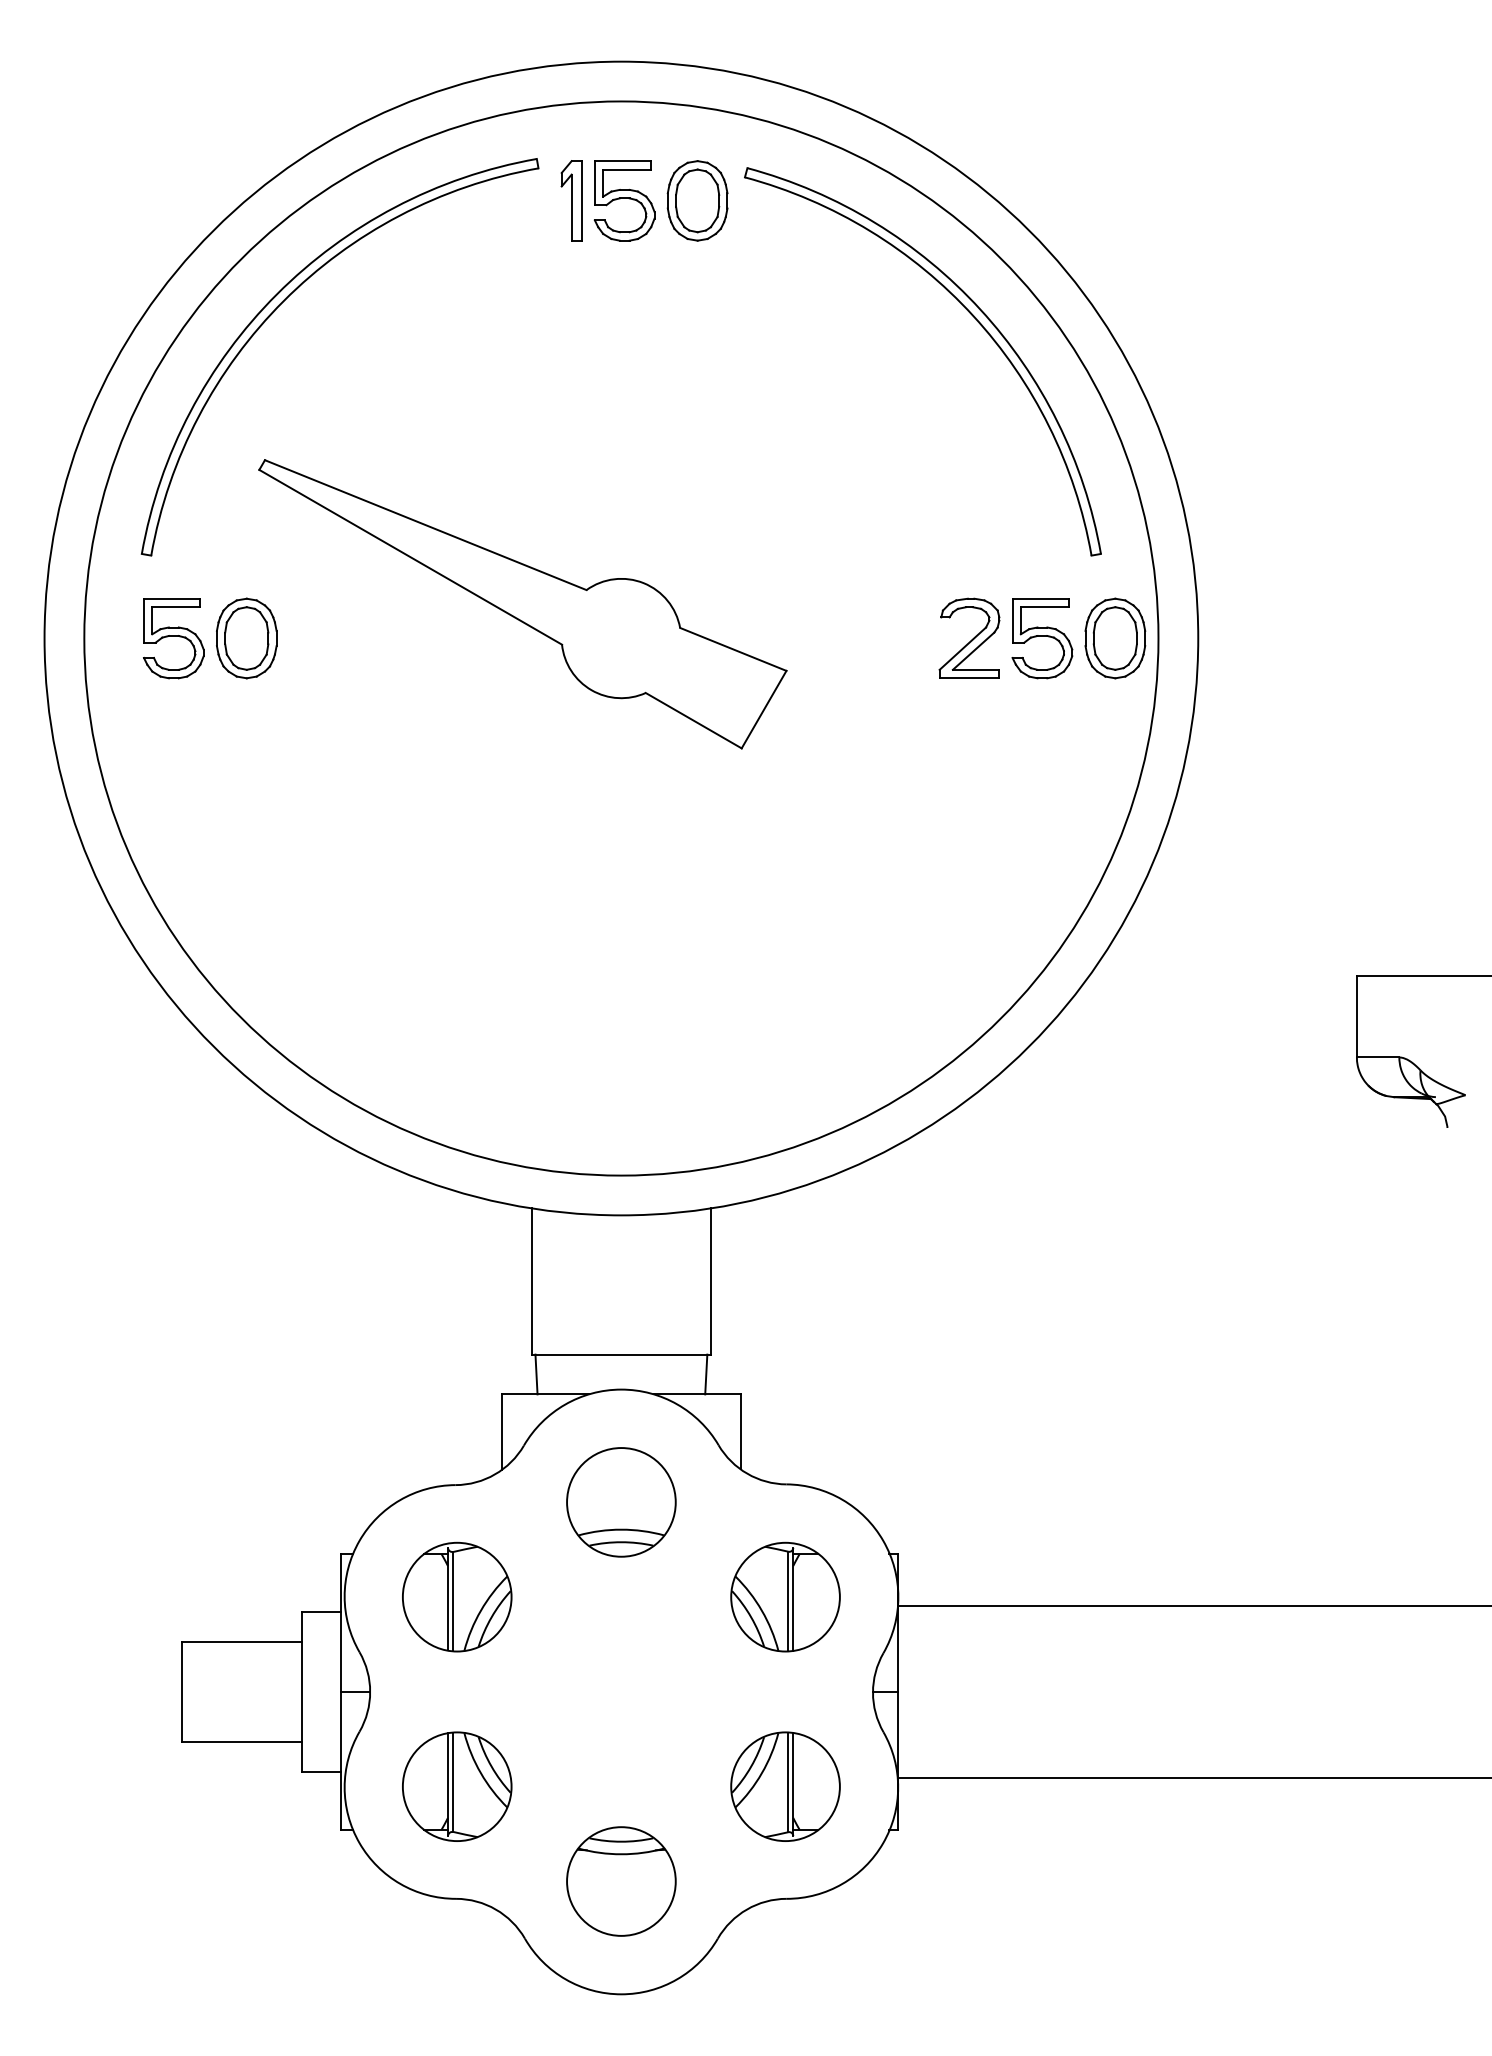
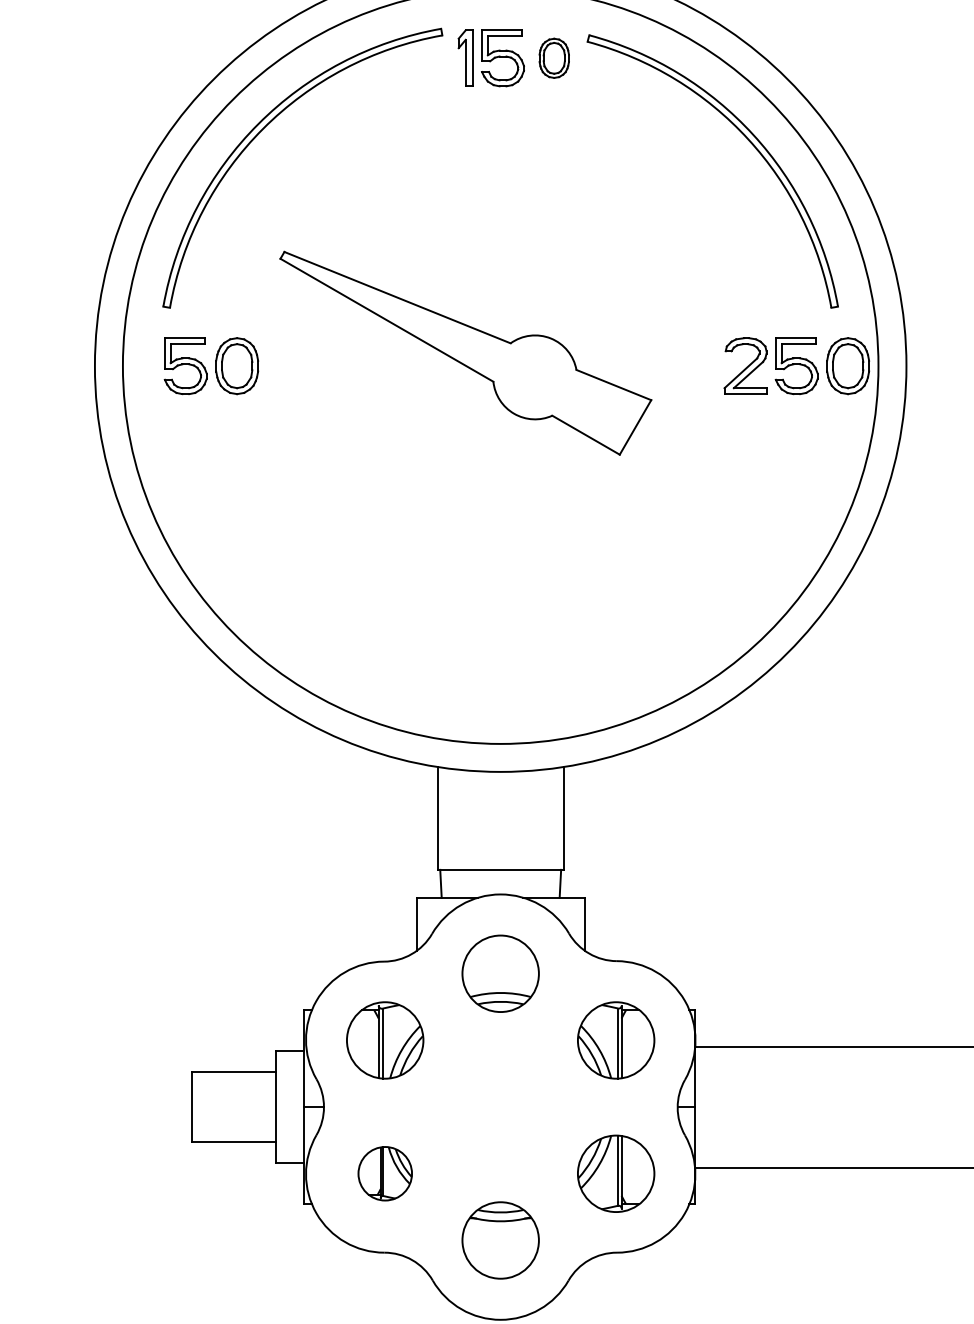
part: (697, 200) -> (554, 58), size x0.7
part: (522, 604) -> (465, 353), moved
part: (457, 1786) -> (385, 1173), size x0.7

